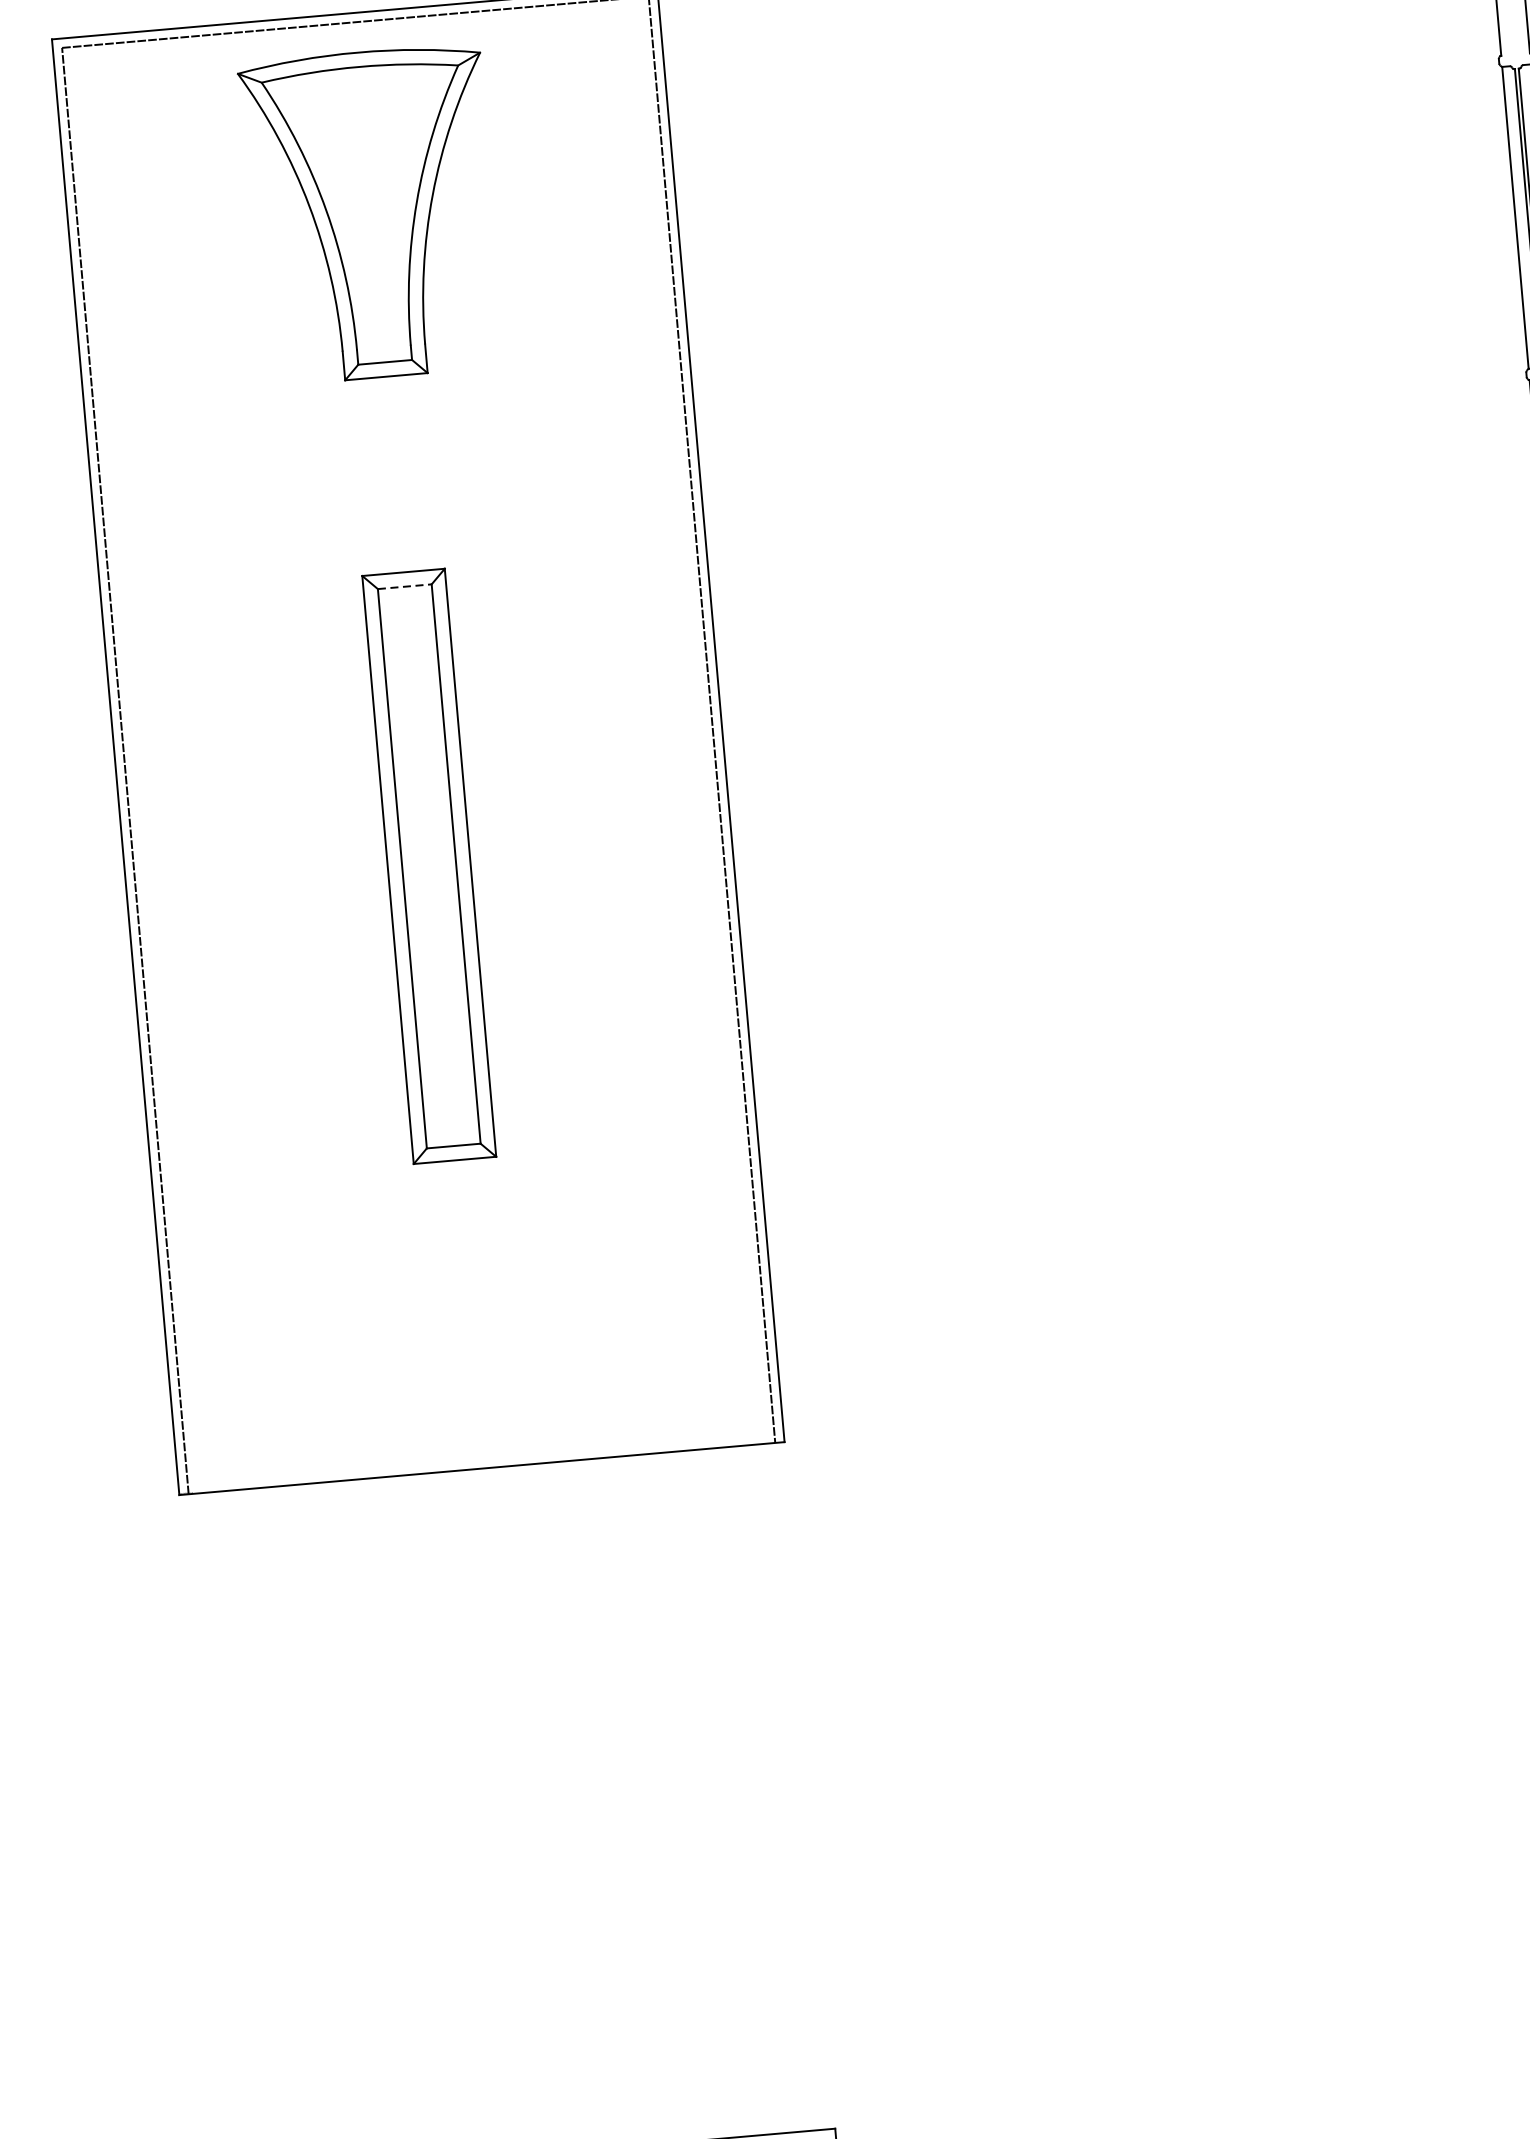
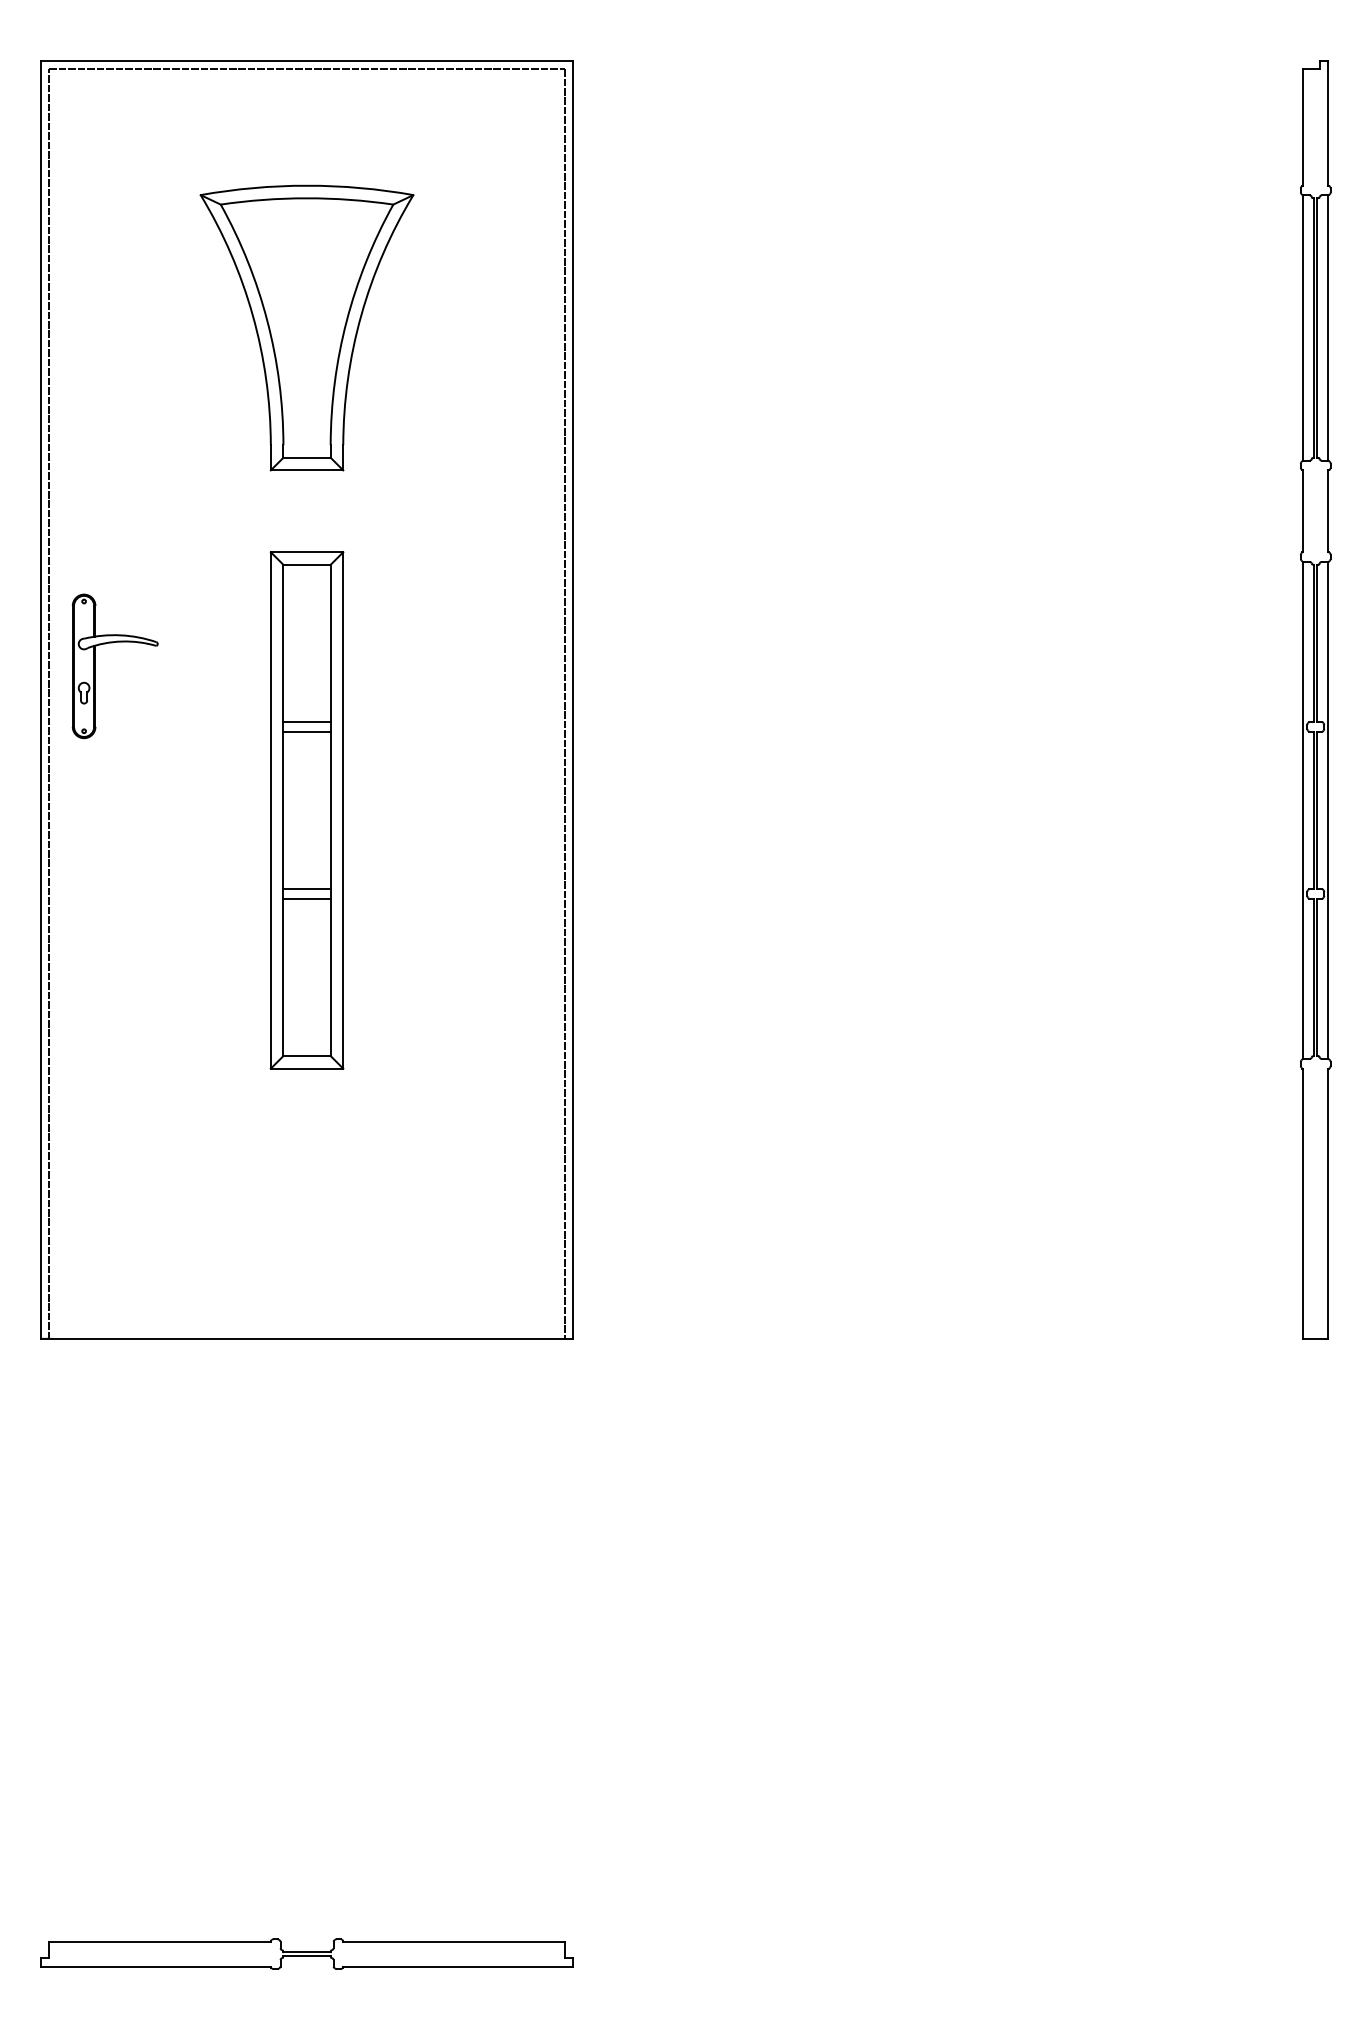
part: (371, 214) -> (306, 327), moved
line: (405, 586) -> (307, 564), dashed -> solid
part: (174, 723) -> (95, 666), added
line: (419, 766) -> (306, 722), added
line: (420, 776) -> (306, 731), added
line: (436, 956) -> (306, 889), added
line: (437, 966) -> (306, 898), added

